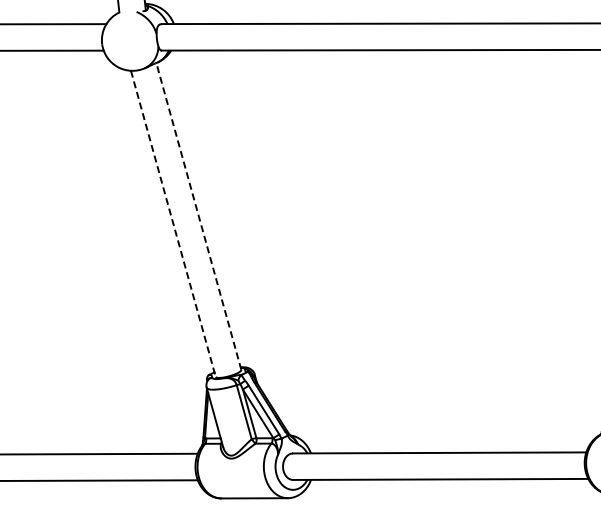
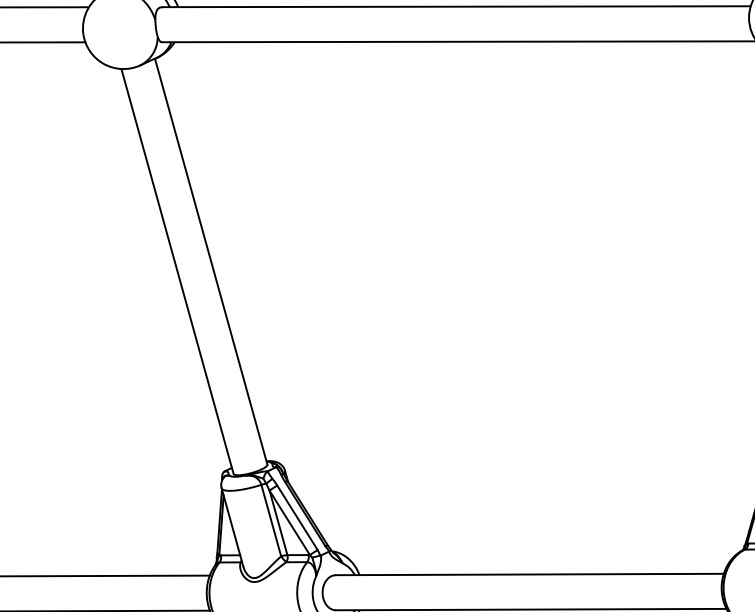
line: (198, 216) -> (210, 261), dashed -> solid
line: (173, 223) -> (177, 270), dashed -> solid

